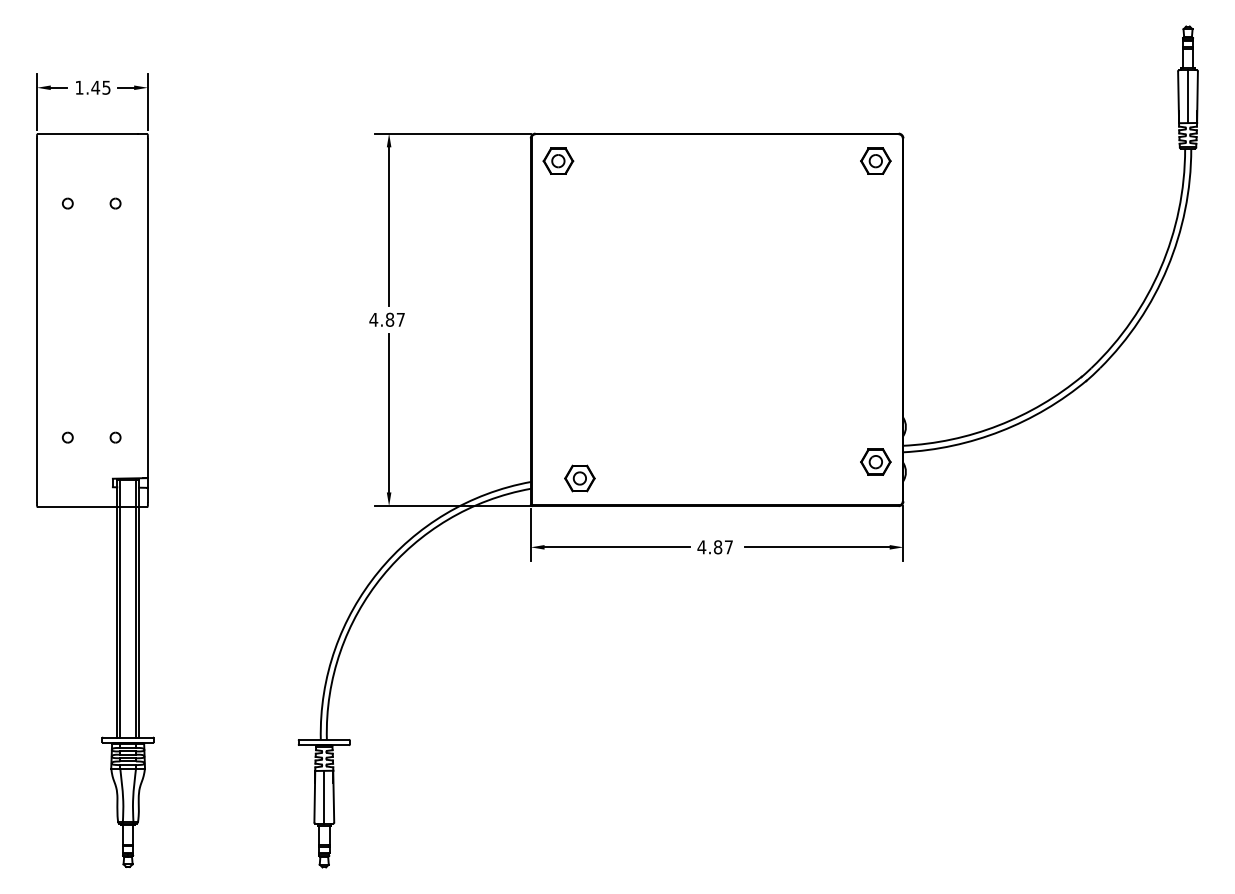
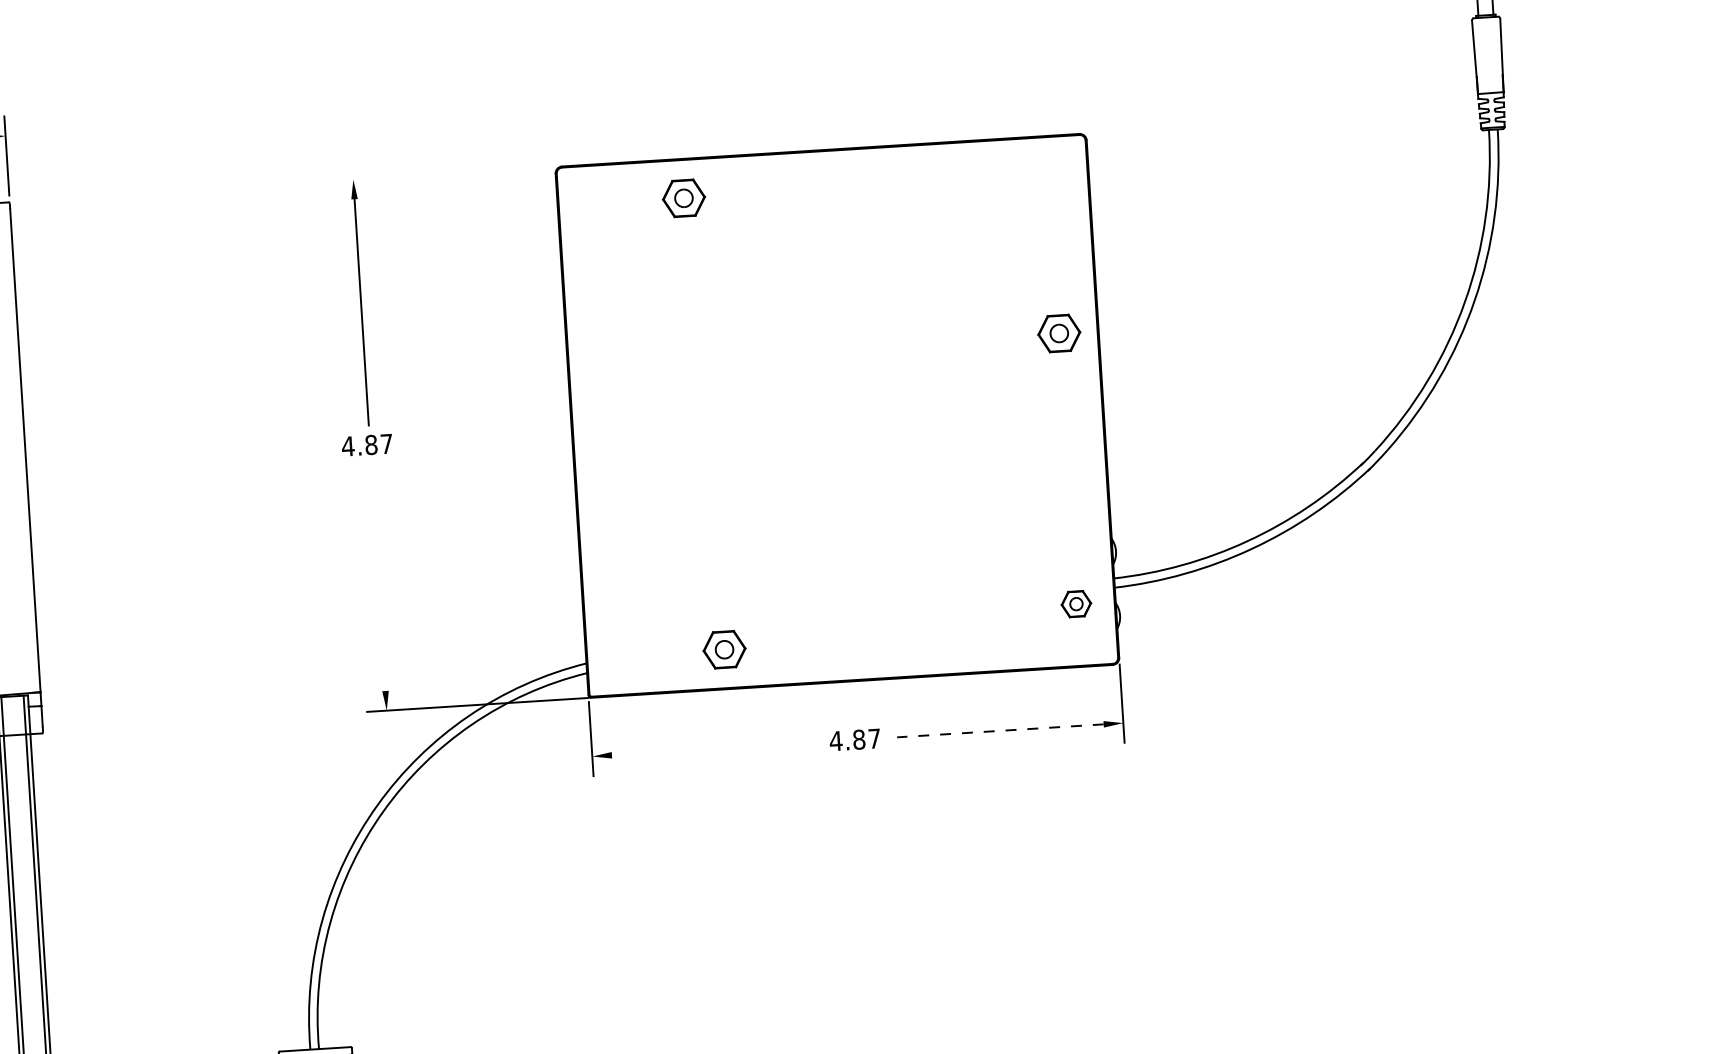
line: (1188, 96) -> (1489, 55), removed
line: (452, 133) -> (443, 173), removed
part: (558, 160) -> (684, 197), moved
part: (875, 160) -> (1058, 332), moved
line: (389, 412) -> (378, 577), removed
part: (875, 461) -> (1075, 603), size x0.7
part: (579, 478) -> (723, 649), moved
line: (616, 547) -> (714, 749), removed
line: (816, 547) -> (999, 731), solid -> dashed

